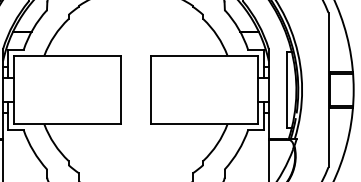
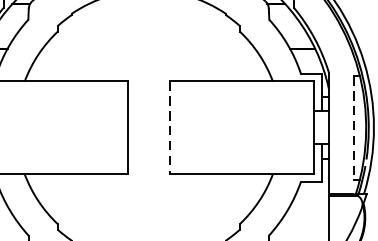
line: (151, 90) -> (169, 128), solid -> dashed
line: (287, 90) -> (354, 128), solid -> dashed

